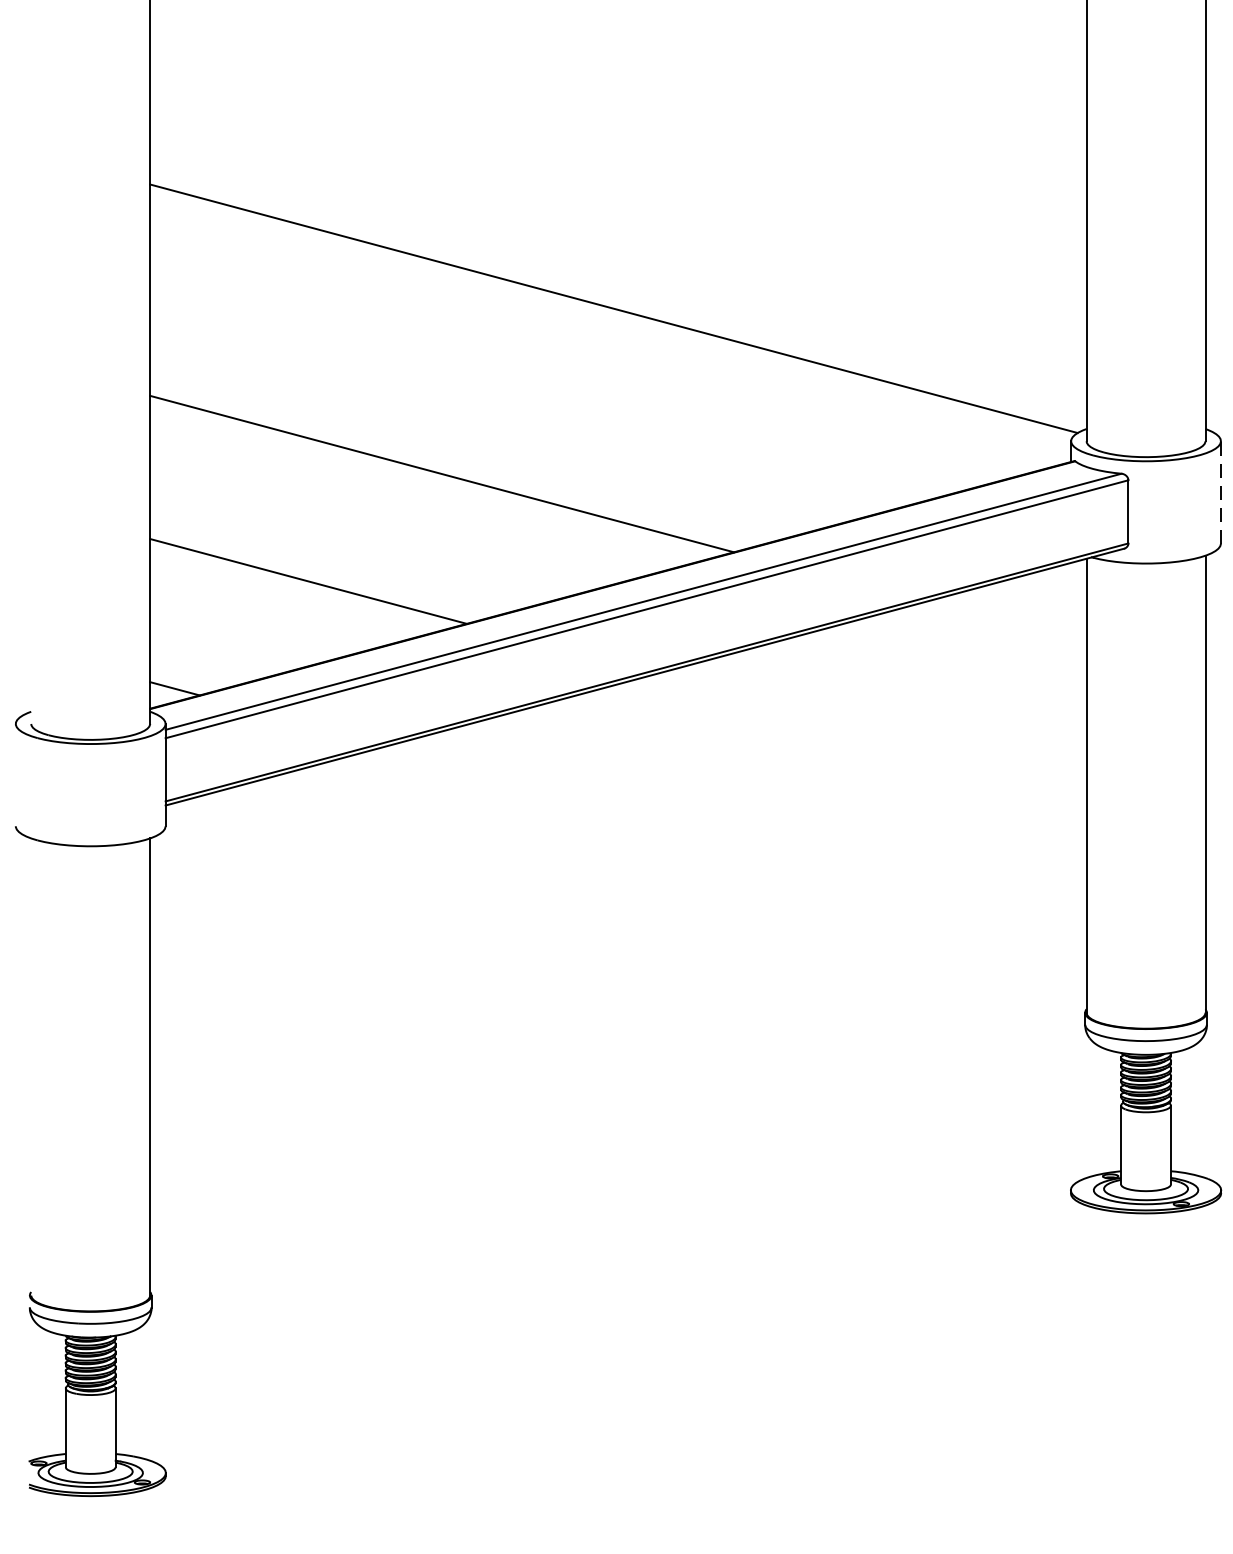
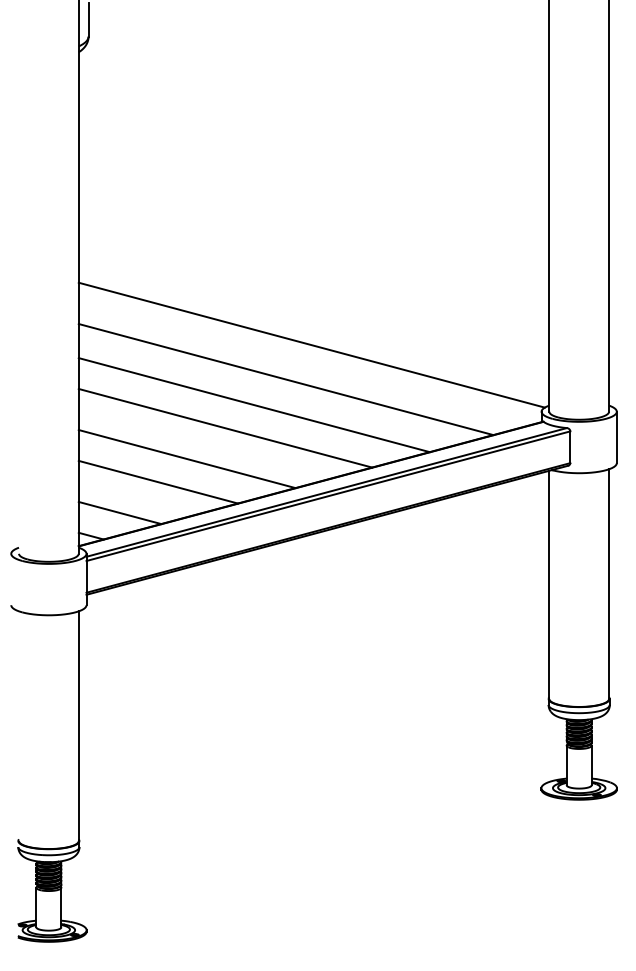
line: (561, 377) -> (285, 379), added
line: (497, 428) -> (253, 405), added
line: (1220, 492) -> (616, 437), dashed -> solid
line: (364, 536) -> (186, 459), added
line: (231, 641) -> (119, 512), added

